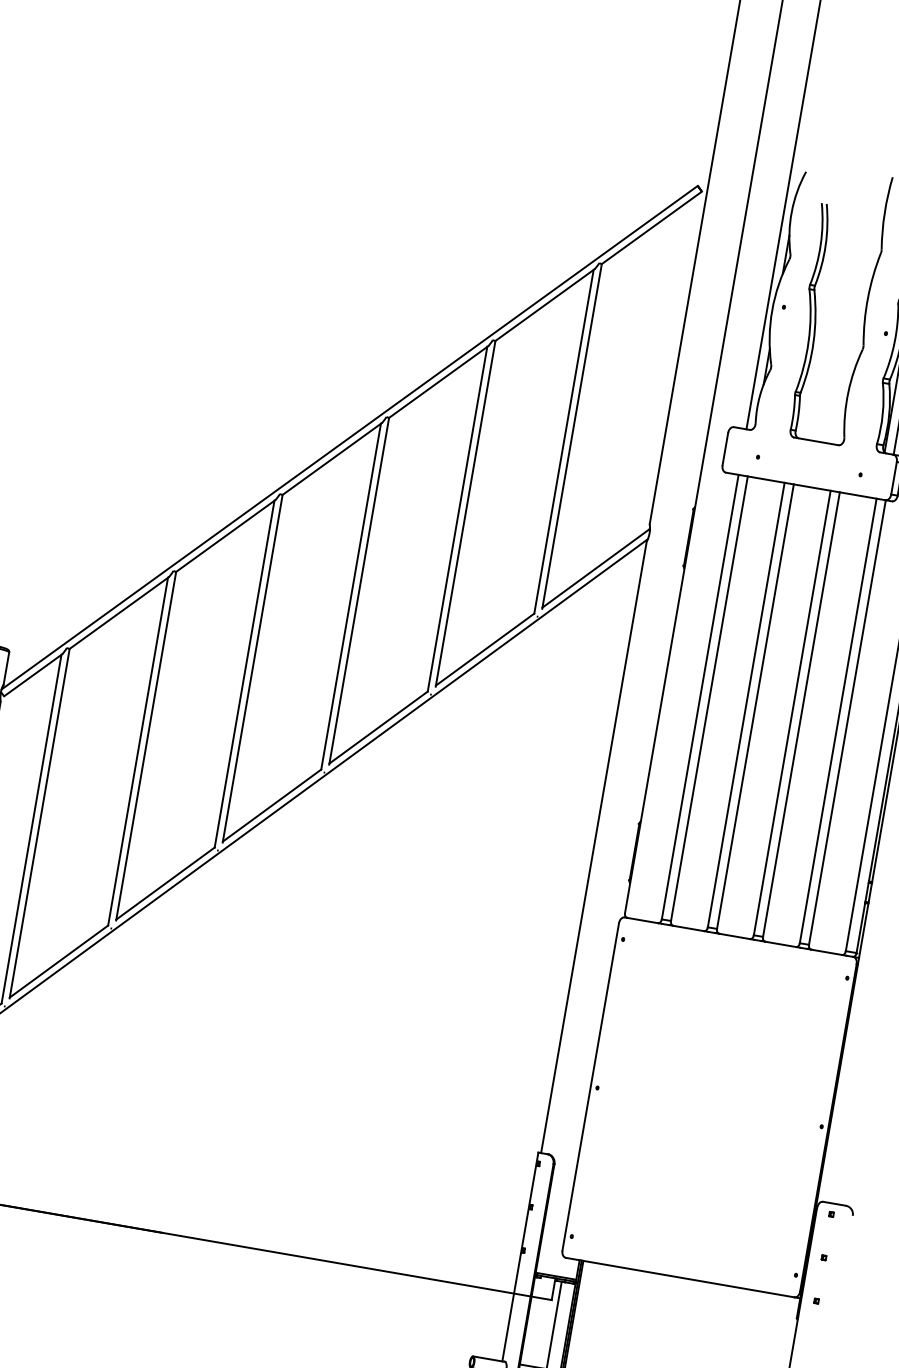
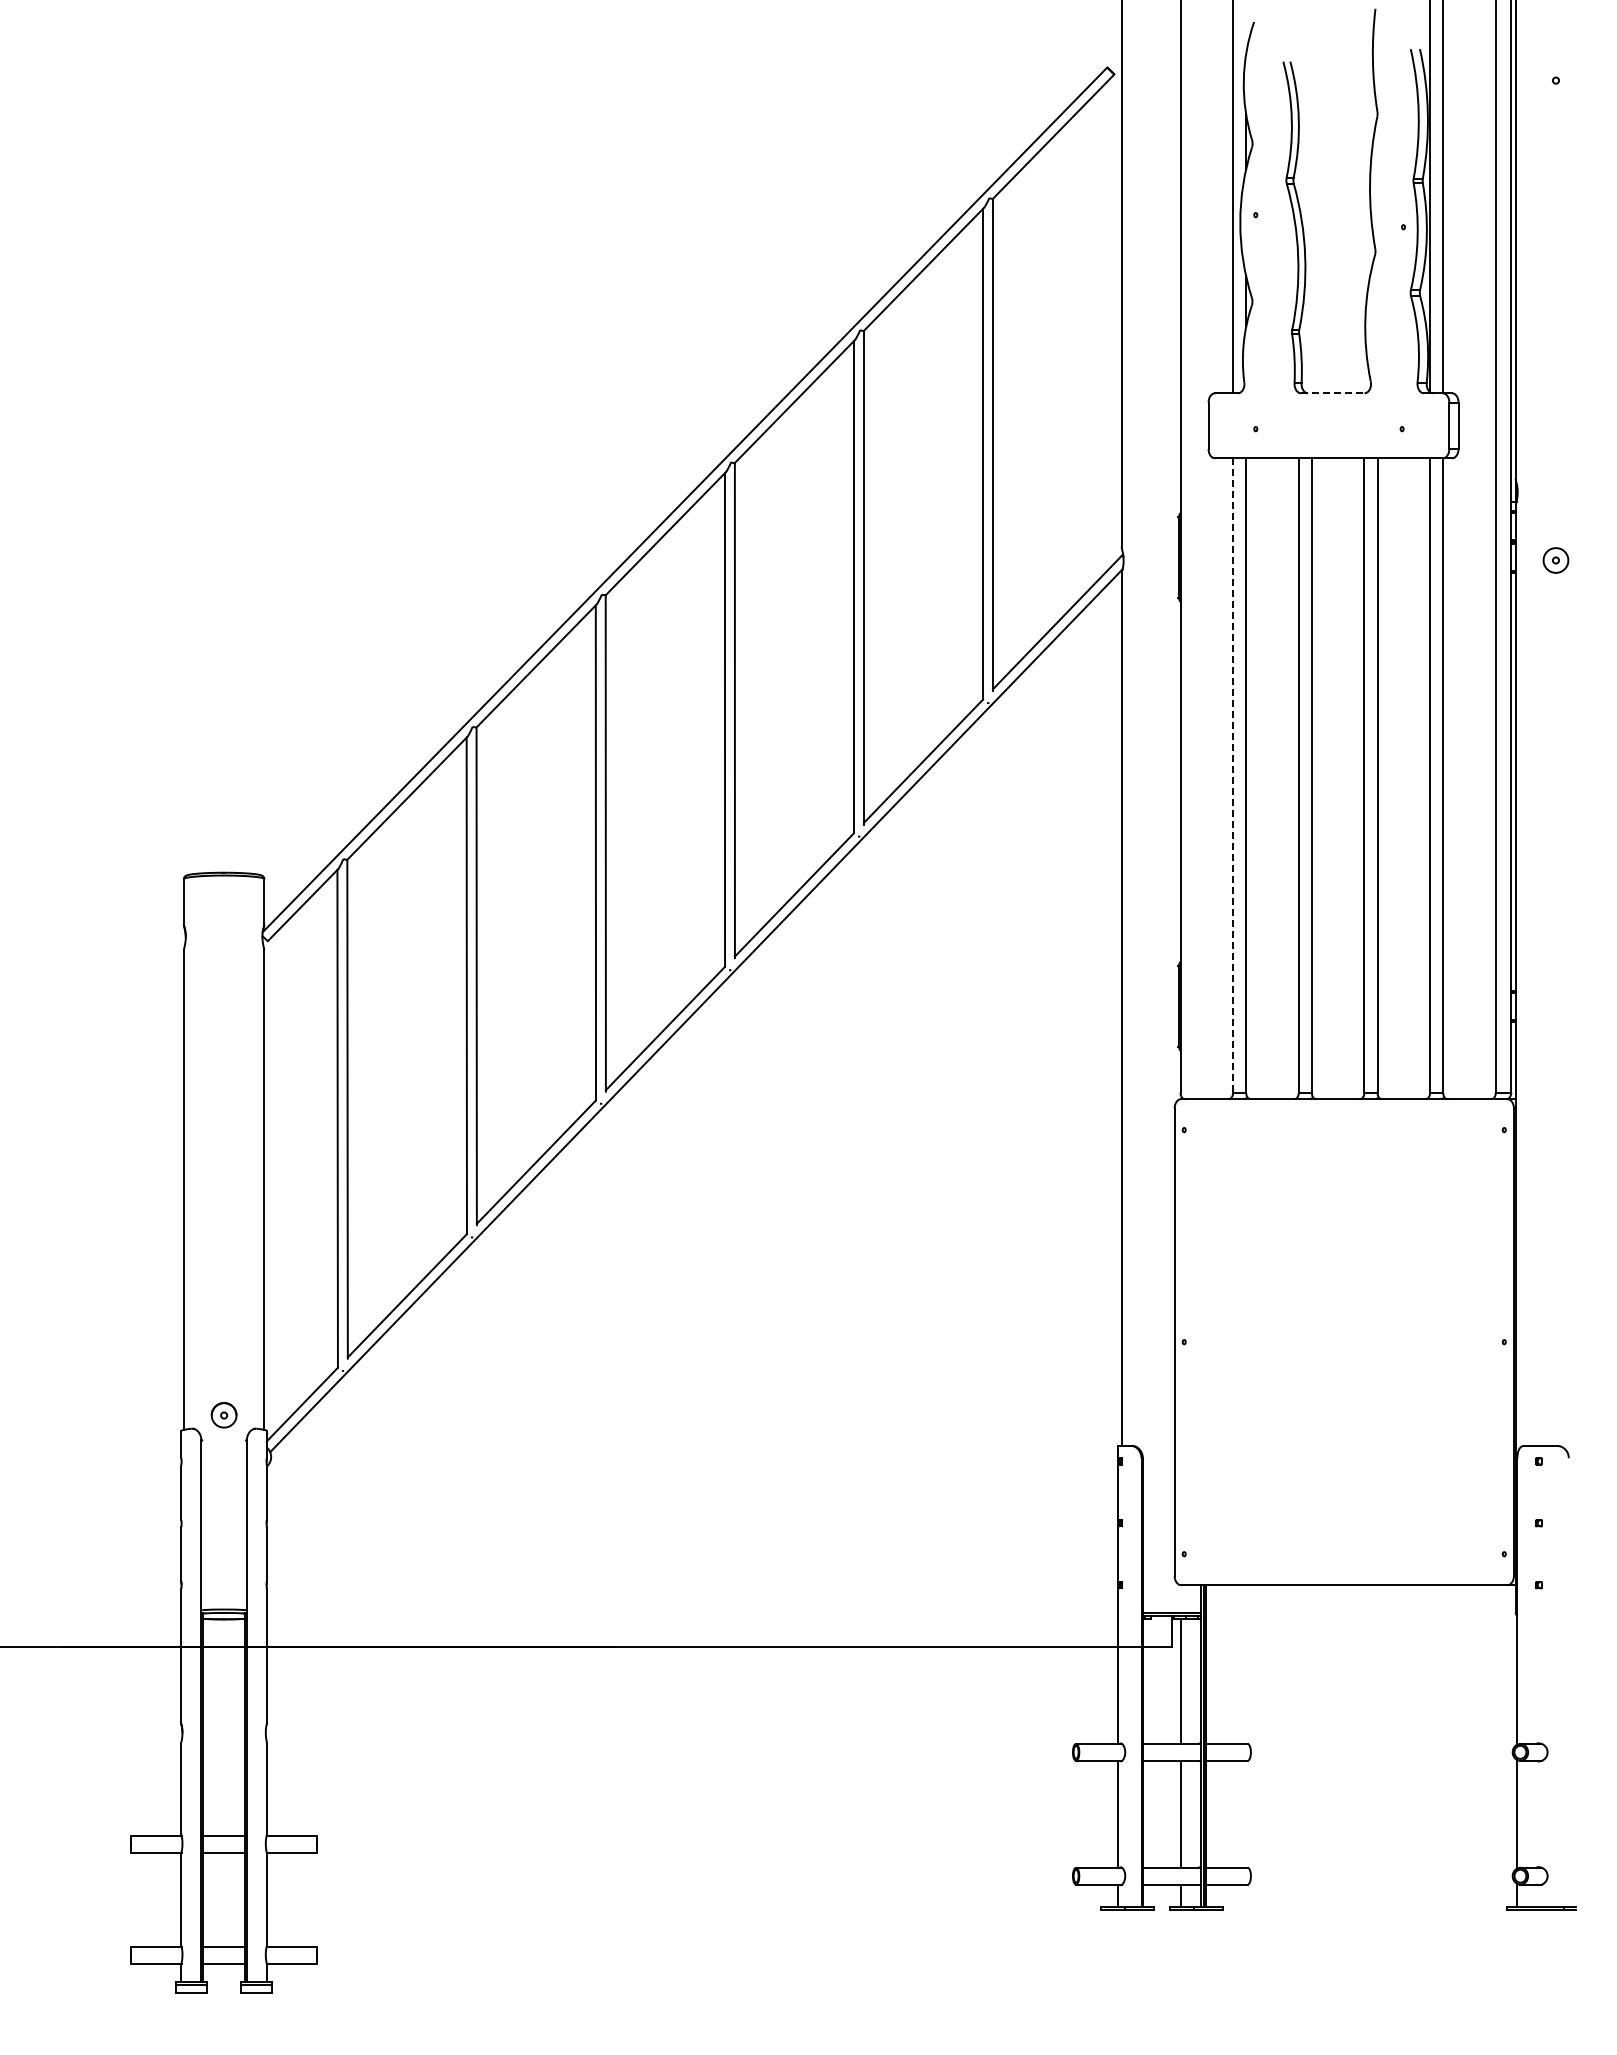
line: (816, 441) -> (1332, 393), solid -> dashed
line: (700, 697) -> (1233, 776), solid -> dashed

